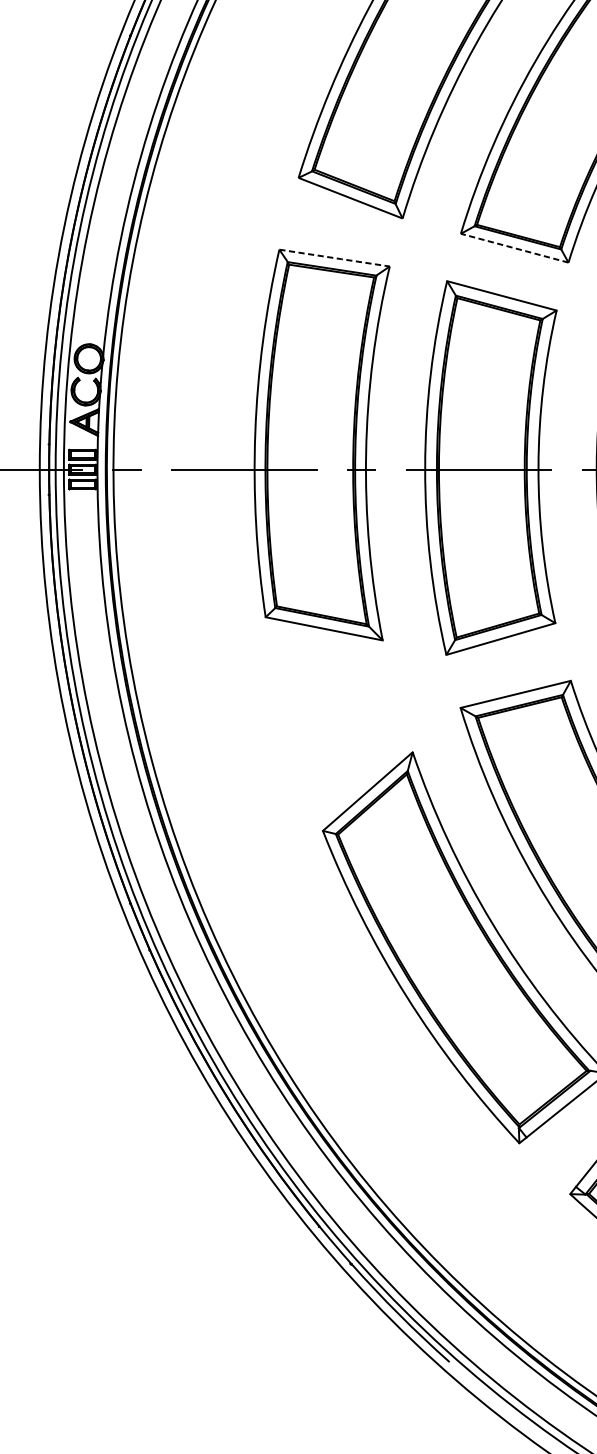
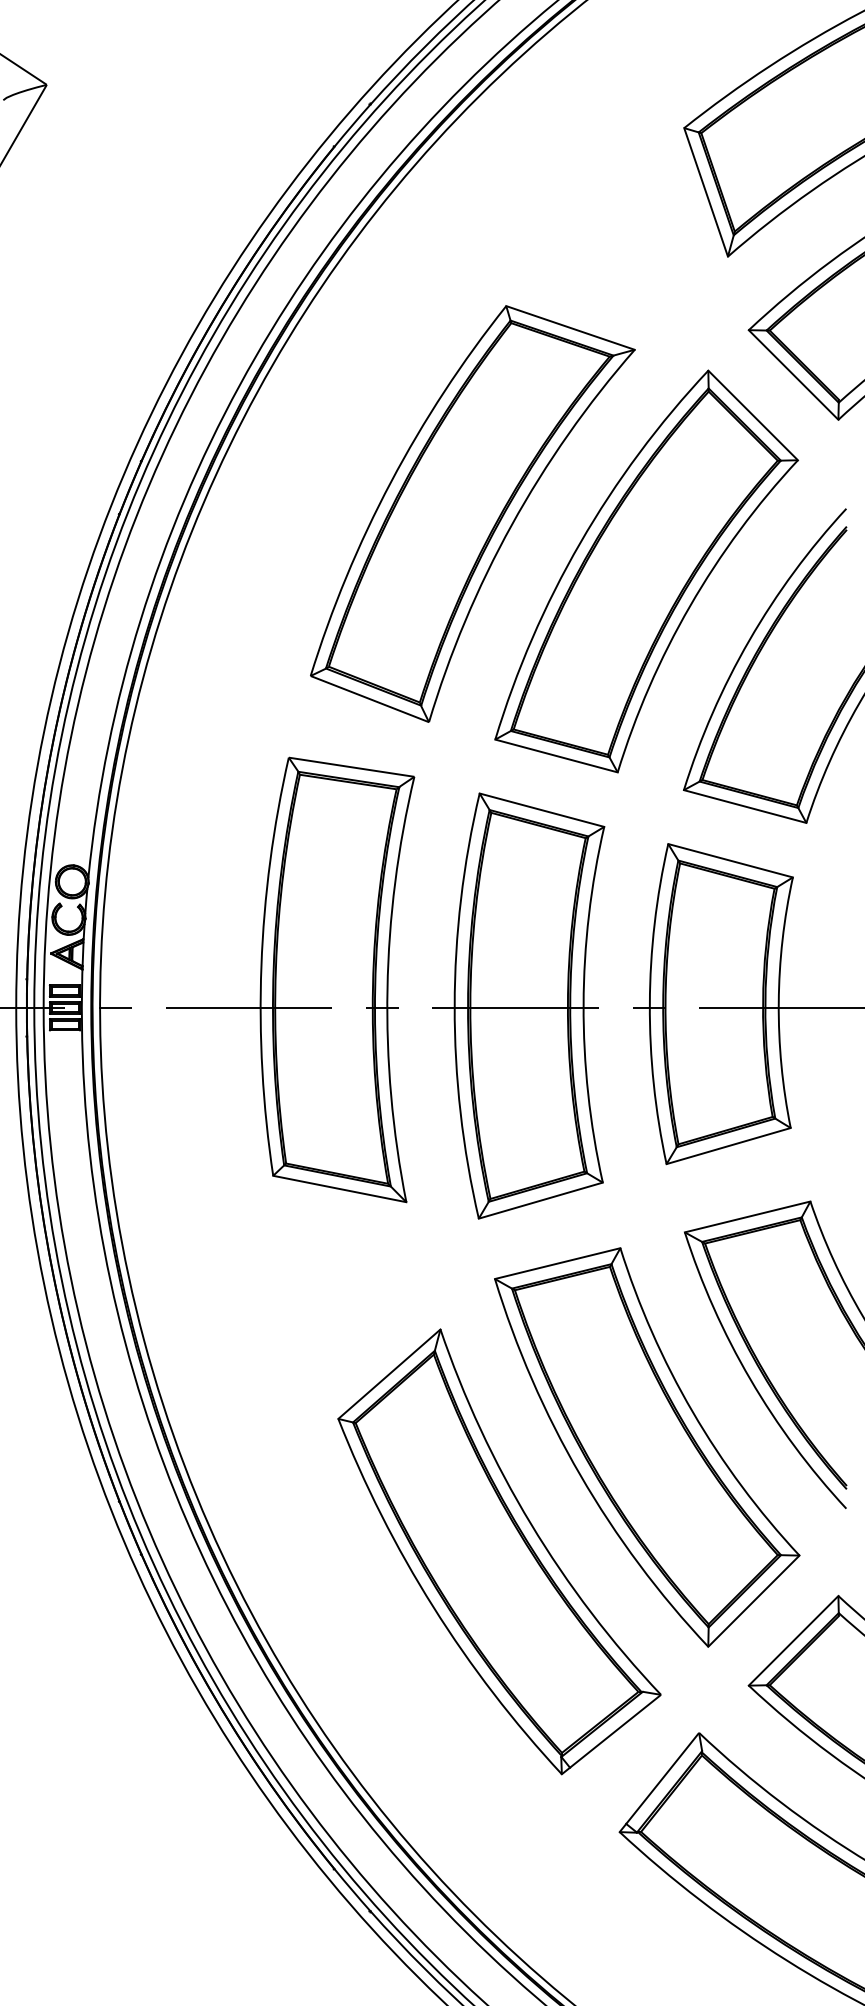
line: (514, 247) -> (556, 755), dashed -> solid
line: (335, 258) -> (352, 767), dashed -> solid

